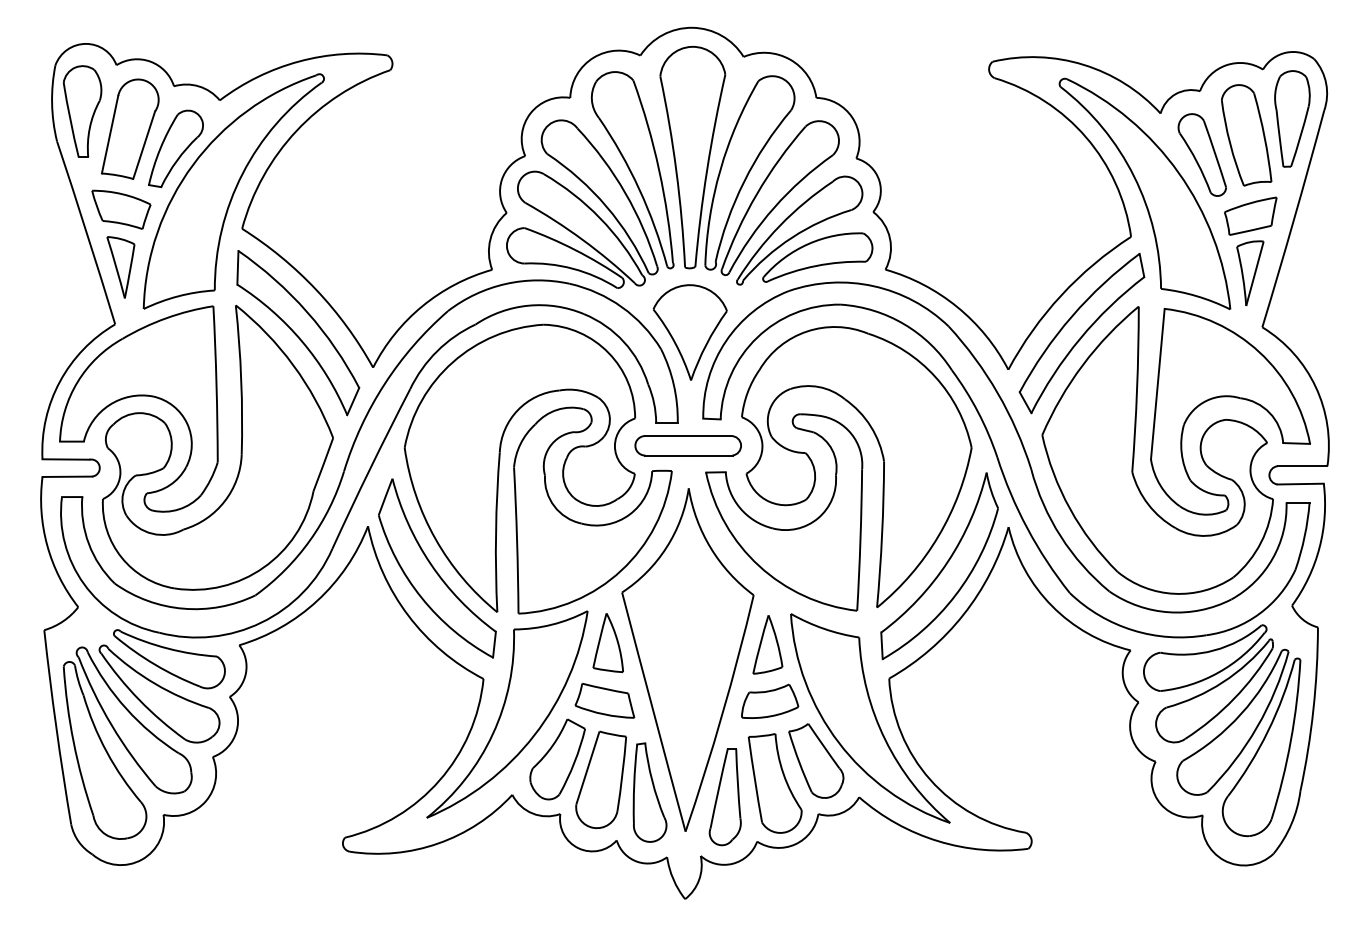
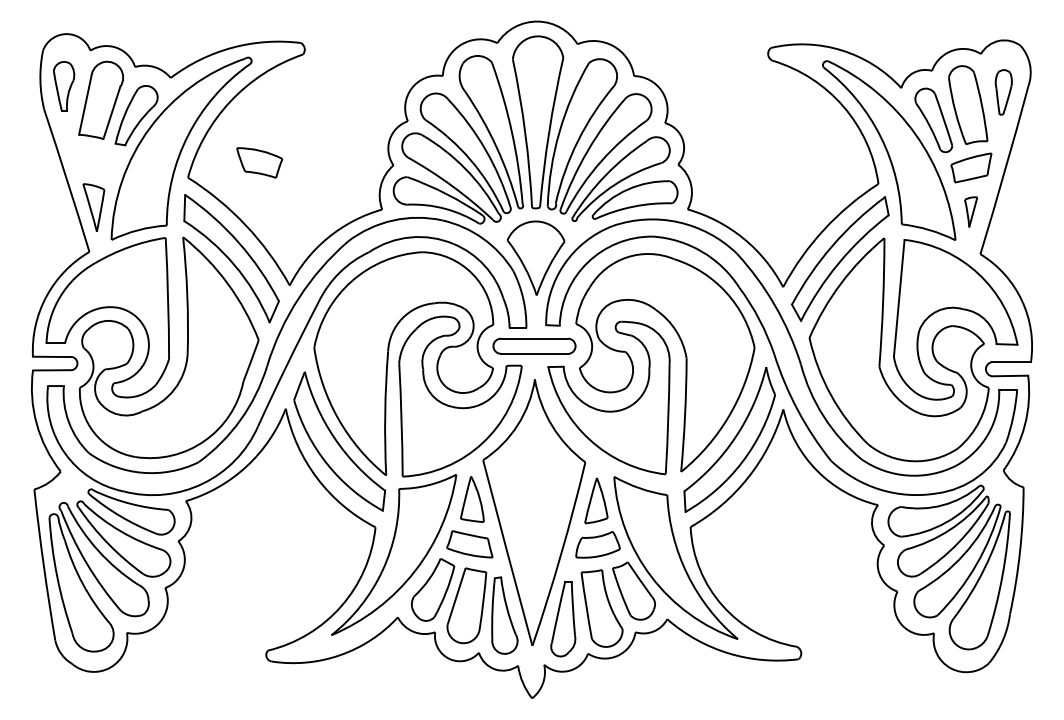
part: (82, 111) -> (64, 86), size x0.7
part: (1292, 118) -> (1003, 92), size x0.6
part: (121, 209) -> (259, 162), moved
part: (1250, 272) -> (971, 211), size x0.6

